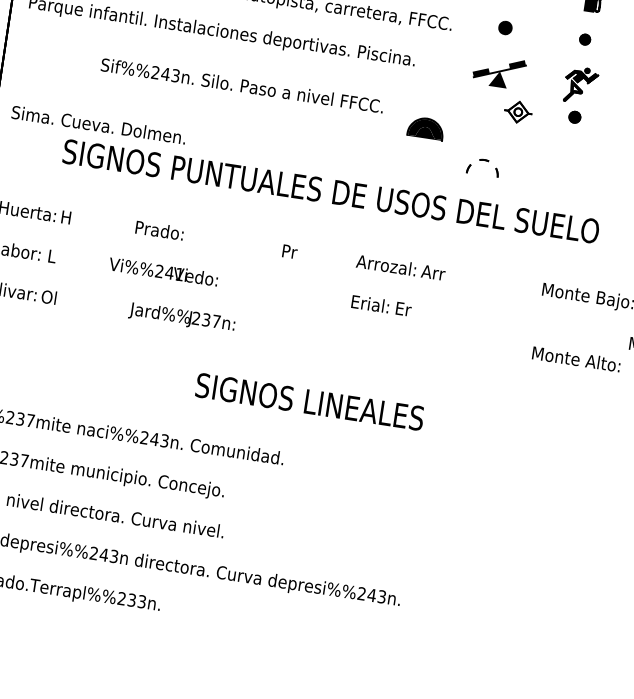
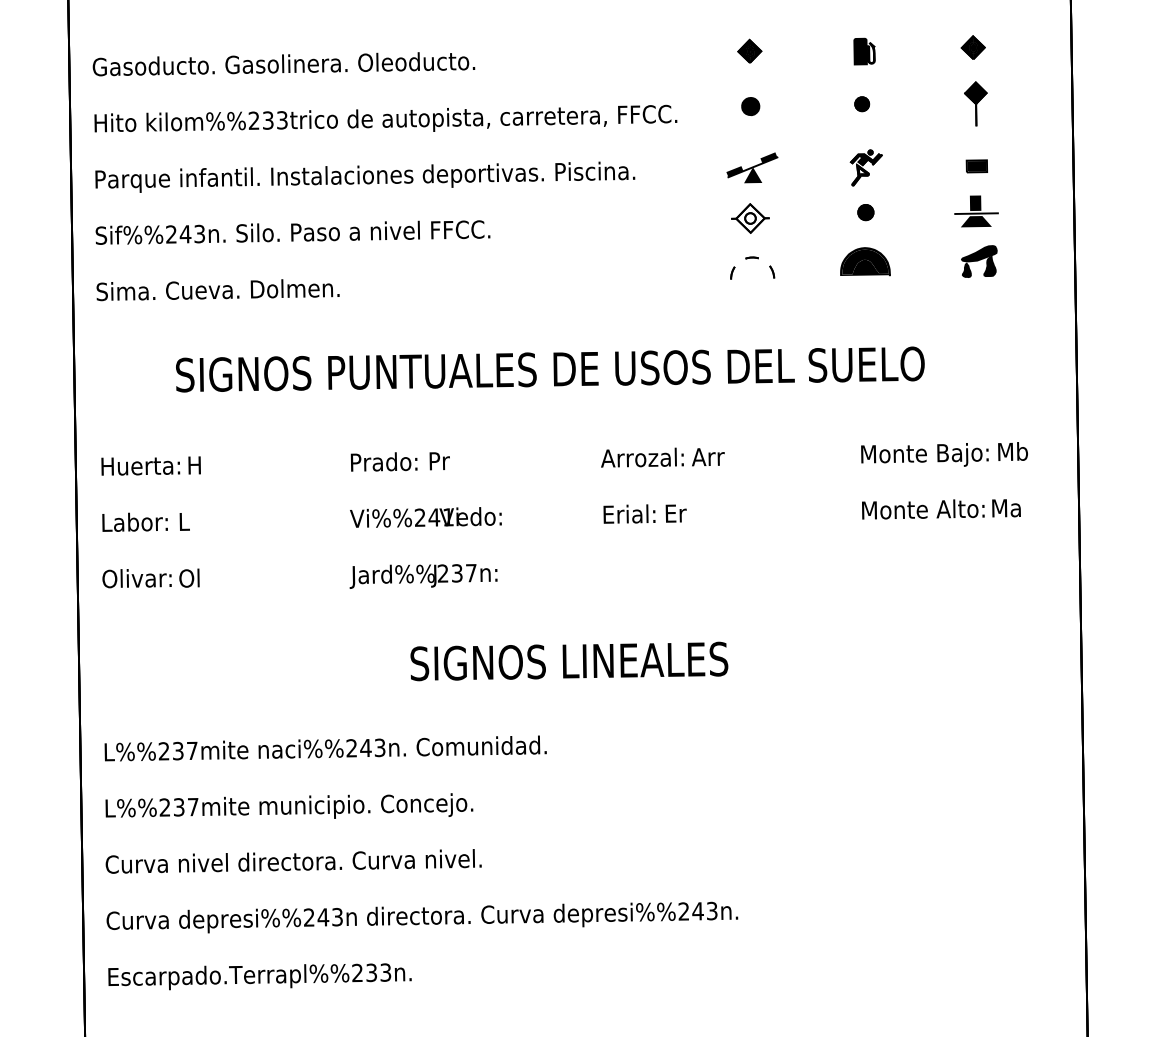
part: (499, 71) -> (752, 167), size x0.71
text: (242, 85) -> (292, 232), moved
part: (579, 85) -> (865, 167), size x0.71
part: (518, 112) -> (750, 218), moved
text: (98, 125) -> (217, 290), moved
part: (426, 128) -> (865, 261), moved
part: (484, 160) -> (752, 258), moved
text: (159, 230) -> (383, 461), moved
text: (289, 252) -> (439, 461), moved
text: (163, 271) -> (425, 517), moved
text: (181, 318) -> (423, 576), moved
text: (576, 359) -> (923, 509), moved

